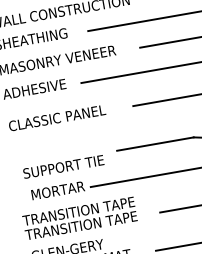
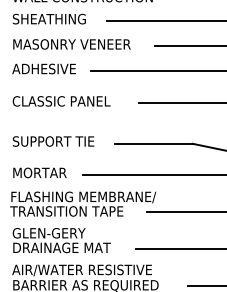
text: (63, 166) -> (53, 141), moved
text: (57, 190) -> (39, 172), moved
text: (95, 209) -> (83, 197), TRANSITION TAPE -> FLASHING MEMBRANE/

